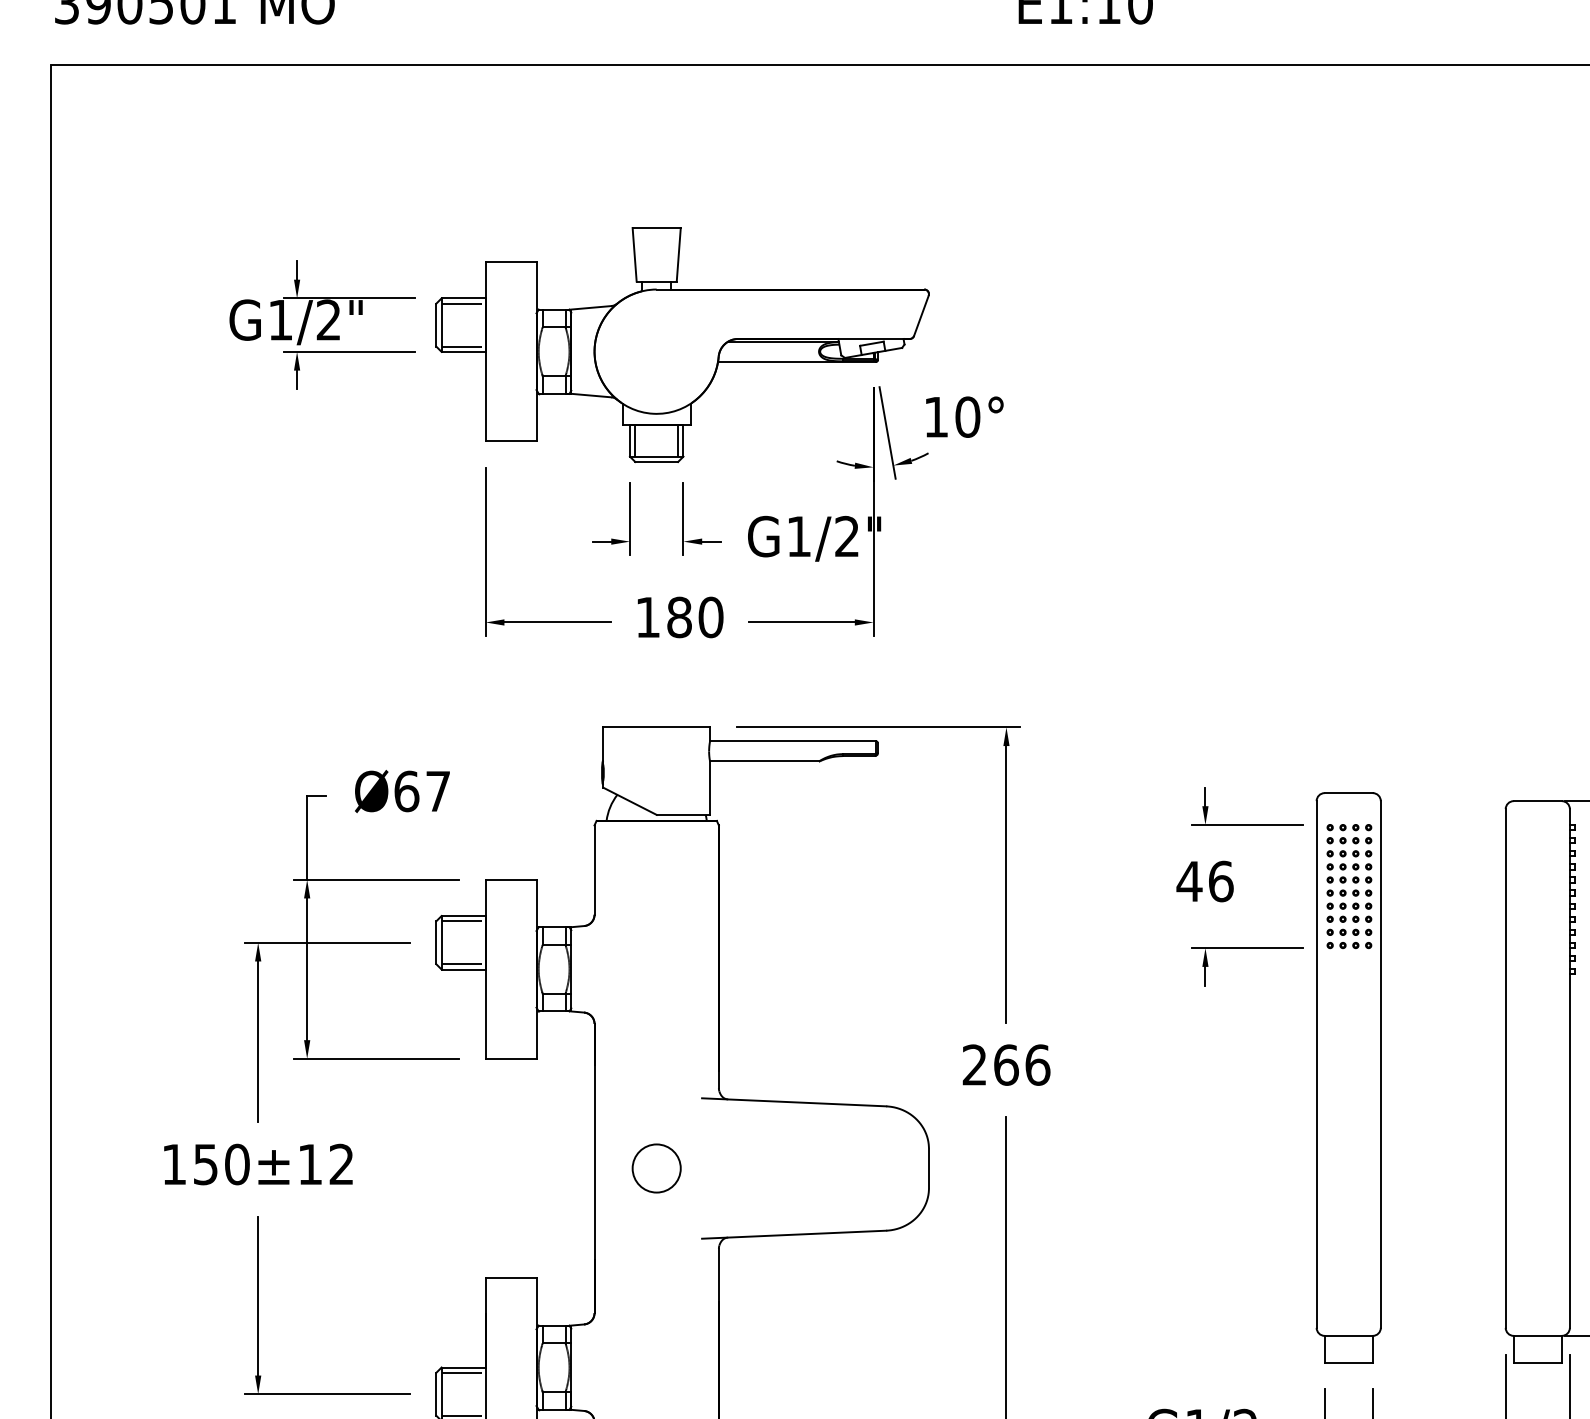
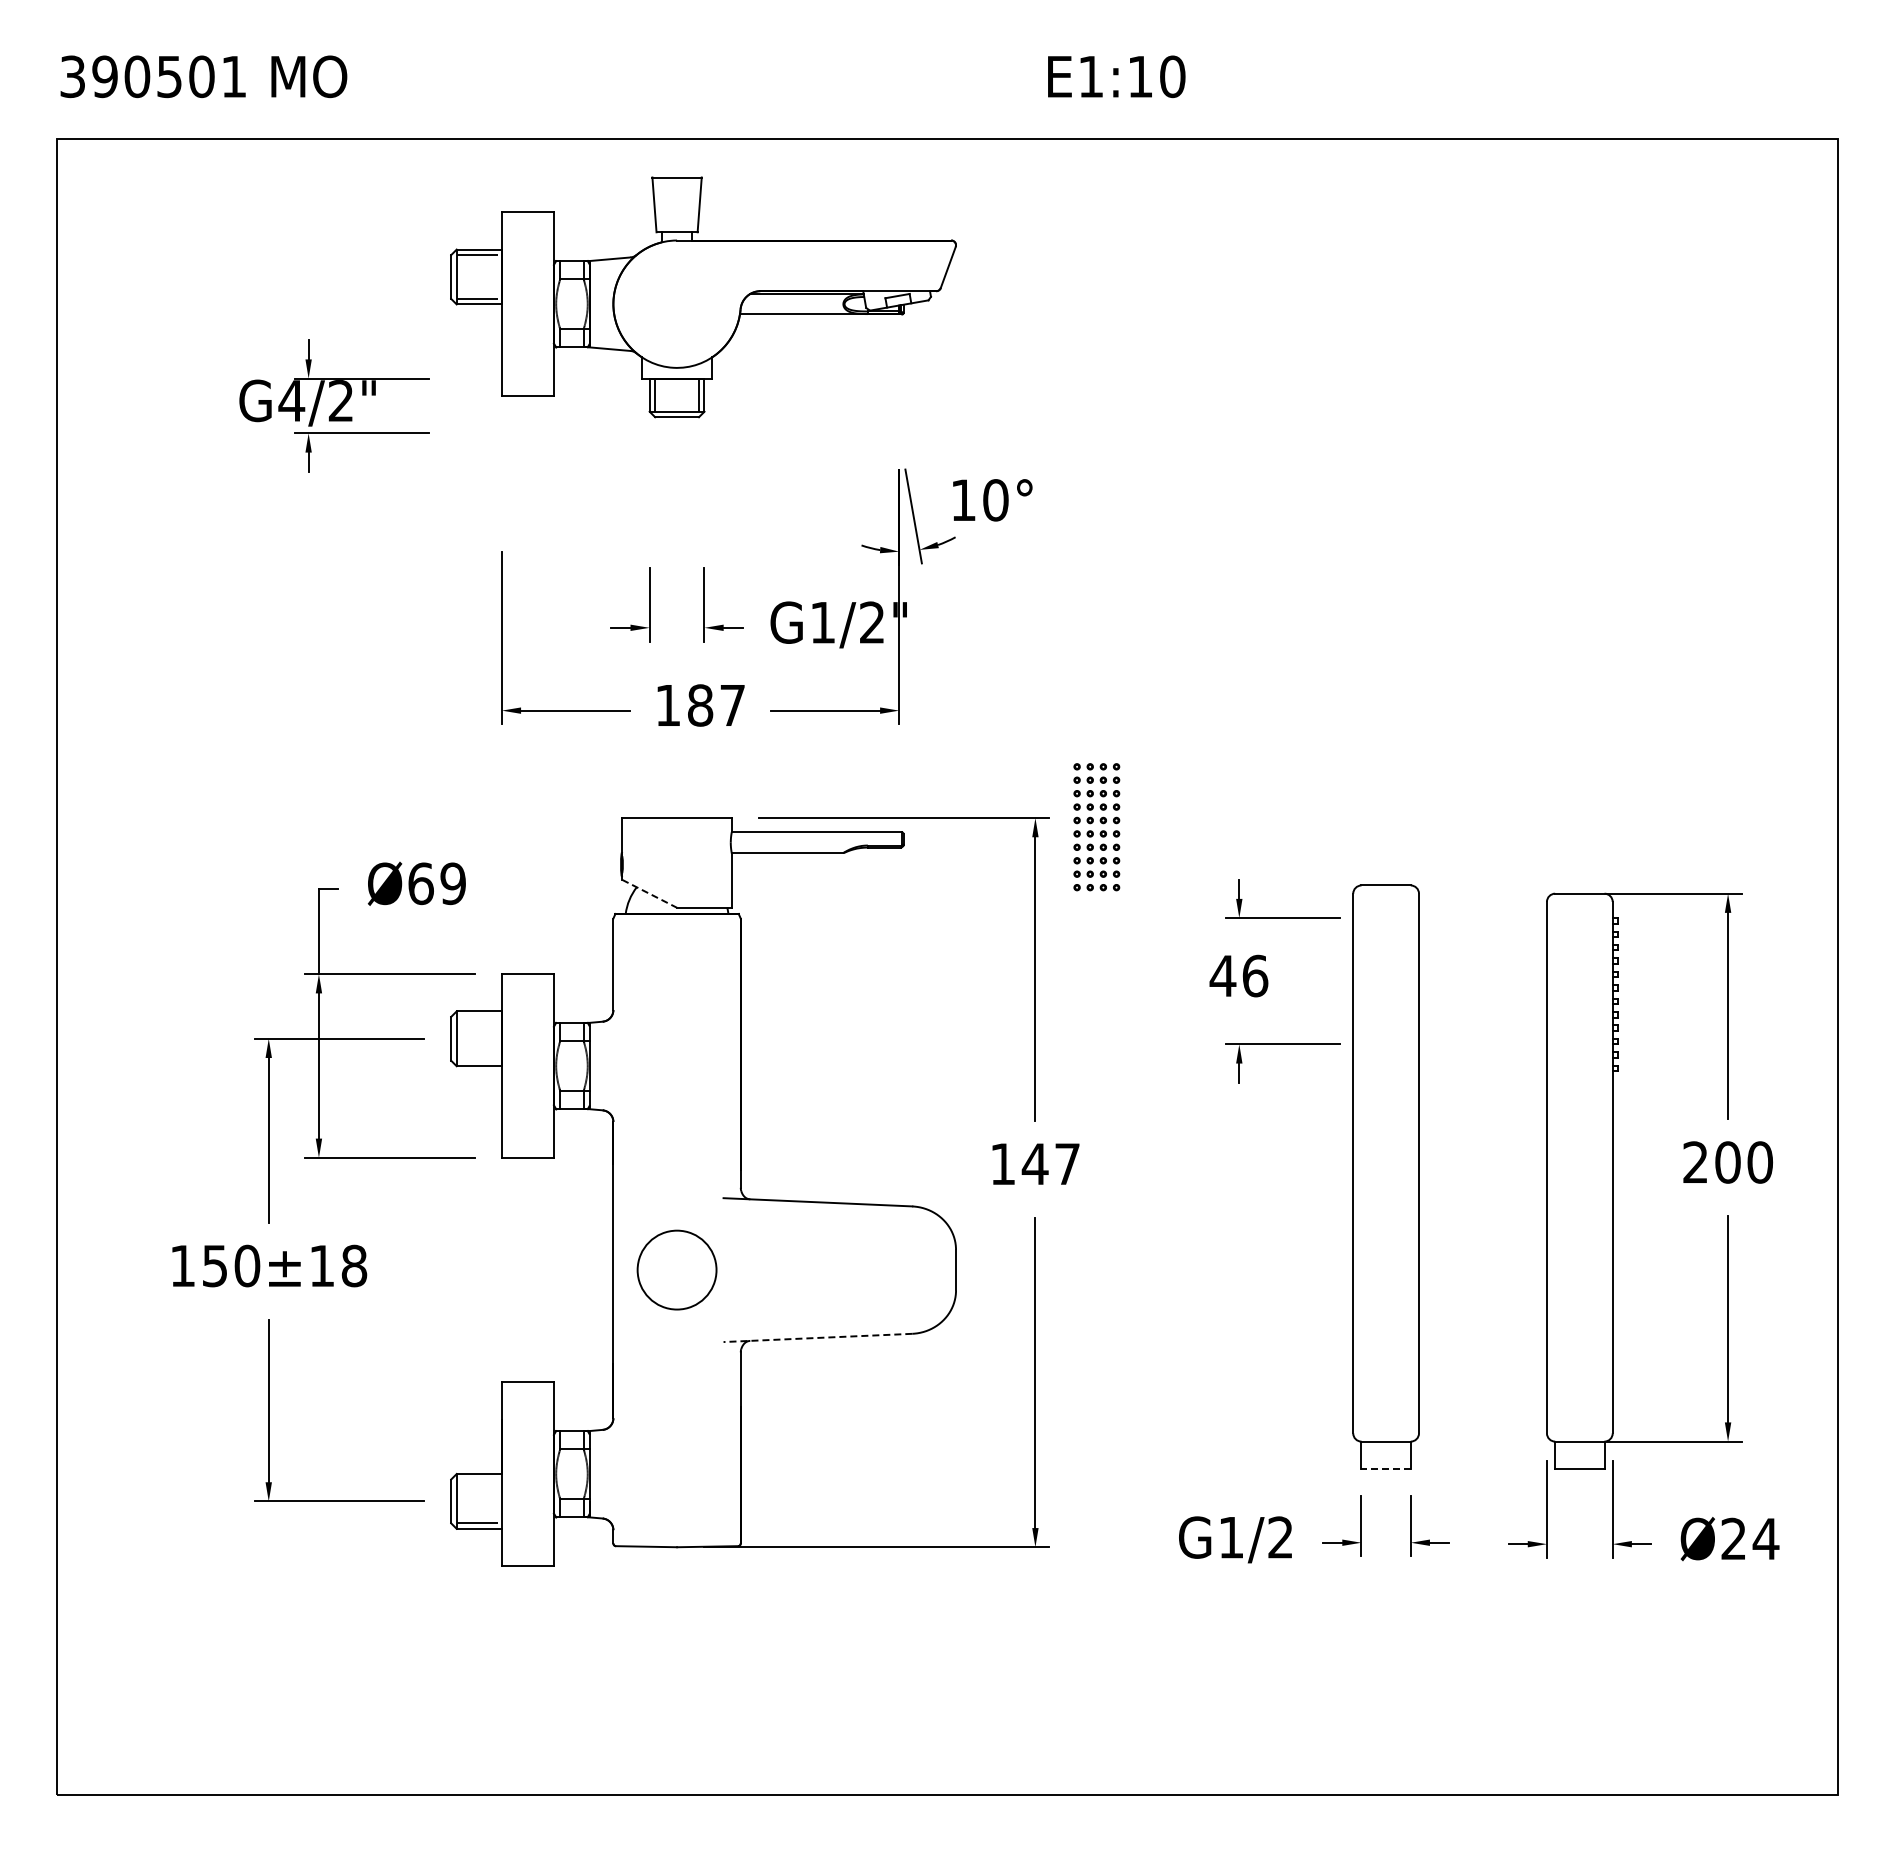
text: (280, 319) -> (291, 400), G1/2" -> G4/2"
part: (682, 345) -> (703, 297), moved
text: (710, 617) -> (732, 705), 180 -> 187
text: (437, 791) -> (452, 883), Ø67 -> Ø69
line: (629, 800) -> (649, 893), solid -> dashed
part: (1349, 886) -> (1096, 827), moved
line: (462, 920) -> (478, 1016), removed
line: (462, 963) -> (478, 1060), removed
text: (1006, 1065) -> (1035, 1164), 266 -> 147
text: (341, 1164) -> (354, 1265), 150±12 -> 150±18
circle: (656, 1167) -> (676, 1269), size x1.6
line: (793, 1234) -> (817, 1337), solid -> dashed
line: (1349, 1363) -> (1386, 1469), solid -> dashed
line: (462, 1372) -> (478, 1479), removed

